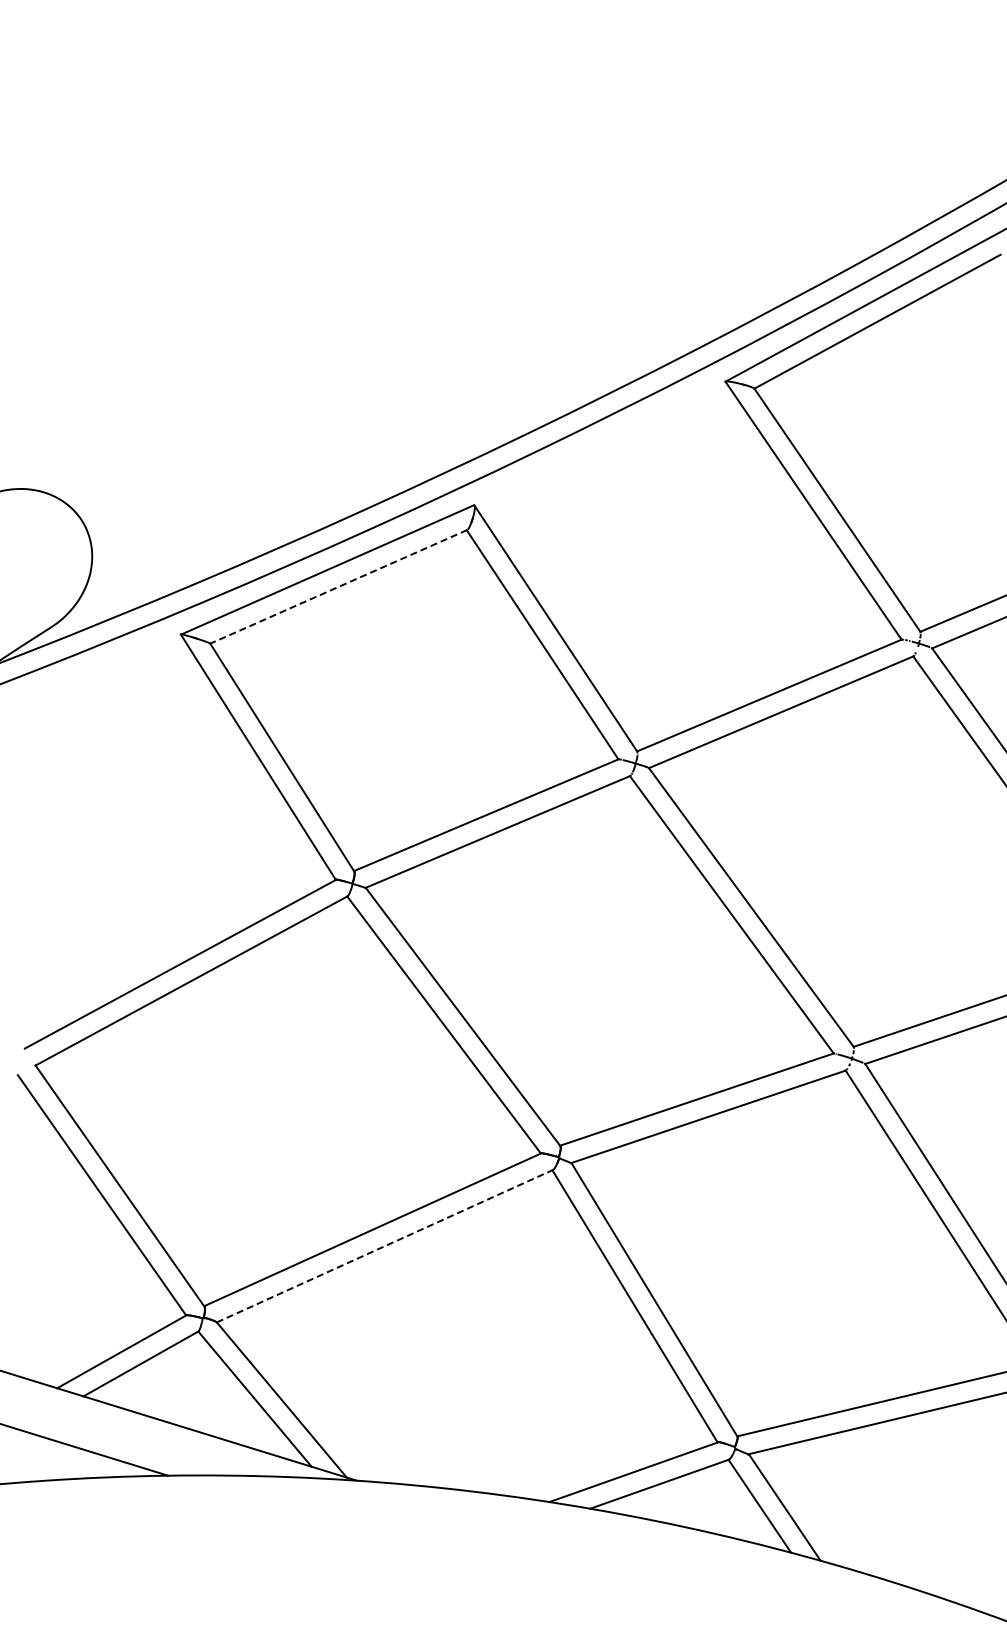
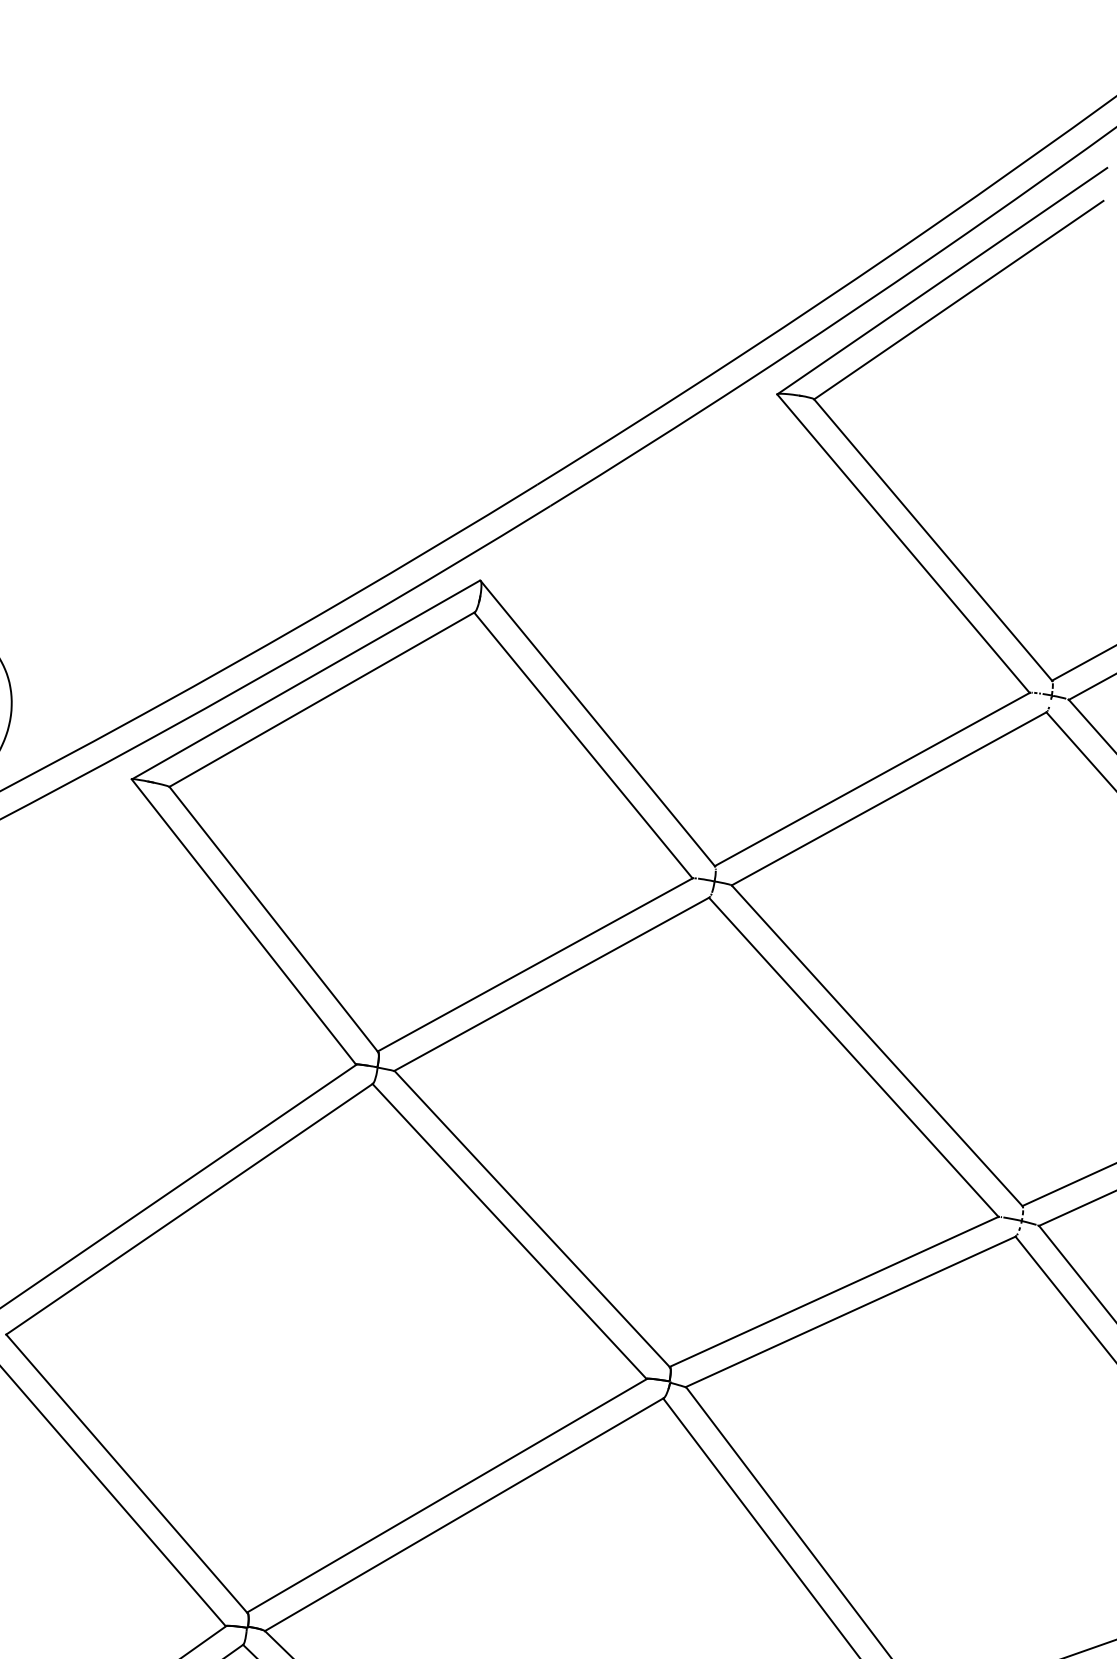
line: (338, 587) -> (321, 700), dashed -> solid
line: (384, 1246) -> (463, 1515), dashed -> solid

